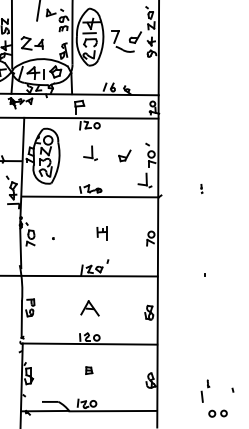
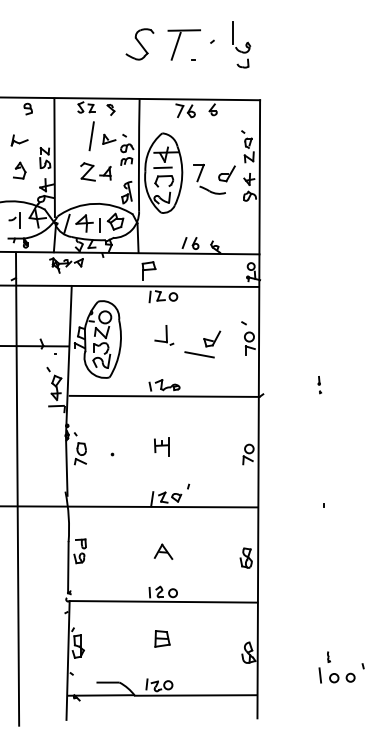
part: (31, 43) -> (95, 171), moved
line: (115, 166) -> (199, 354), added
part: (145, 180) -> (240, 373), removed
part: (201, 189) -> (319, 385), size x1.43
part: (102, 232) -> (161, 446), moved
part: (89, 308) -> (163, 551), size x0.71
part: (89, 370) -> (162, 638), size x1.67
part: (218, 413) -> (342, 677), moved

